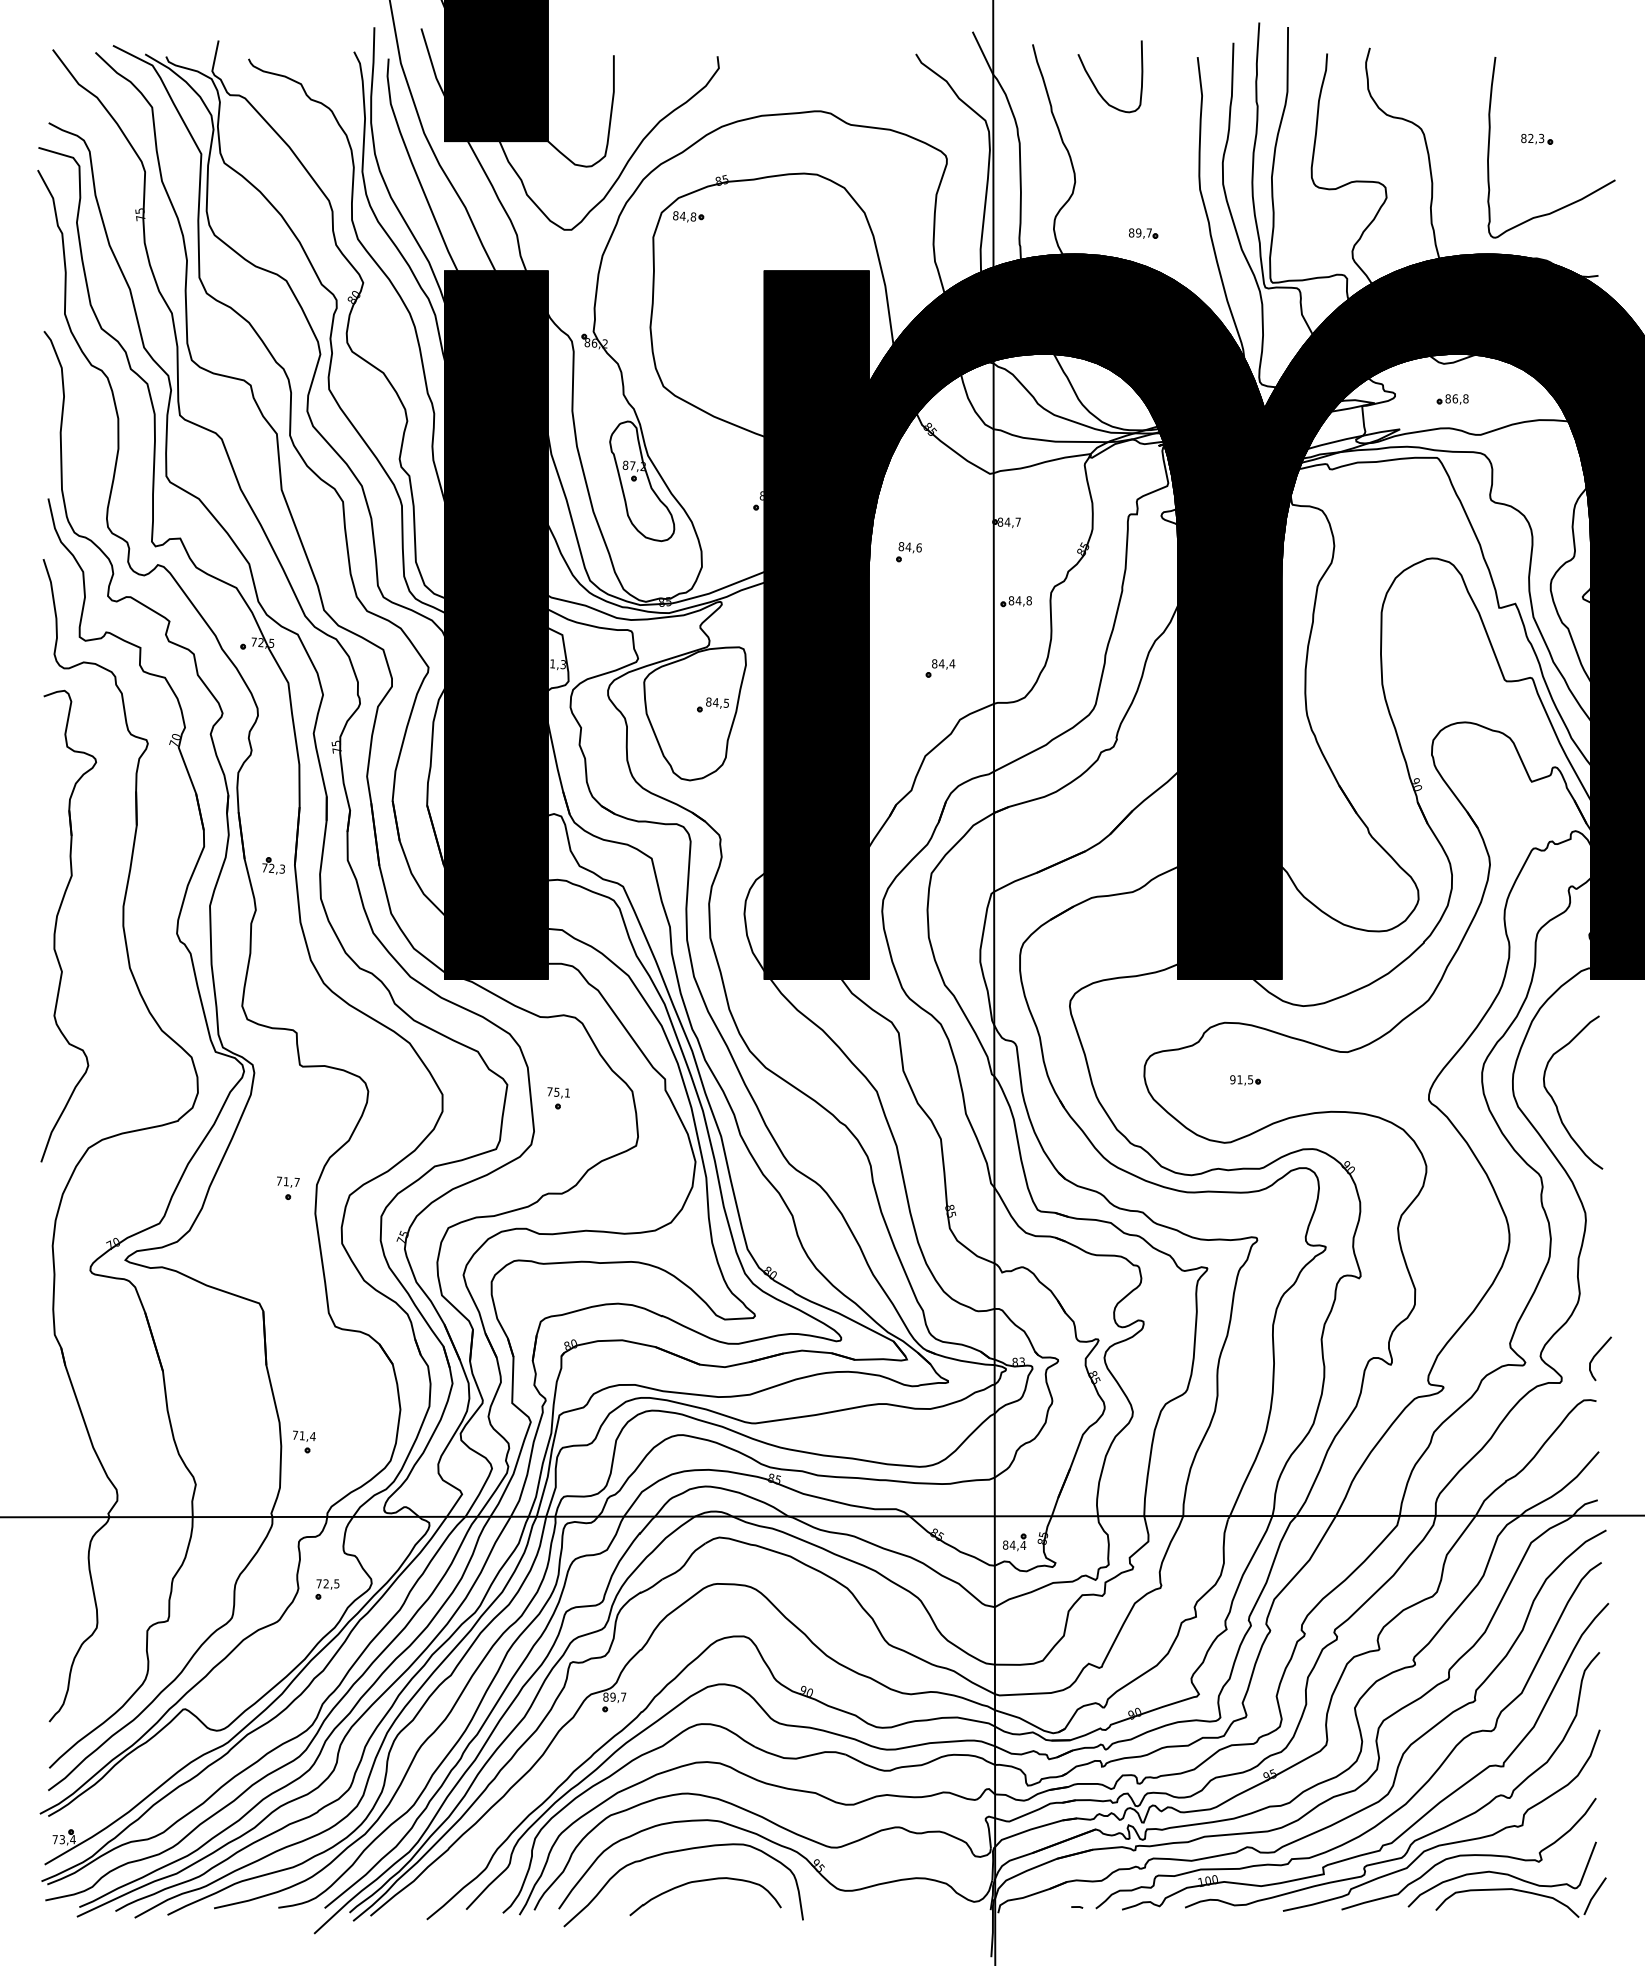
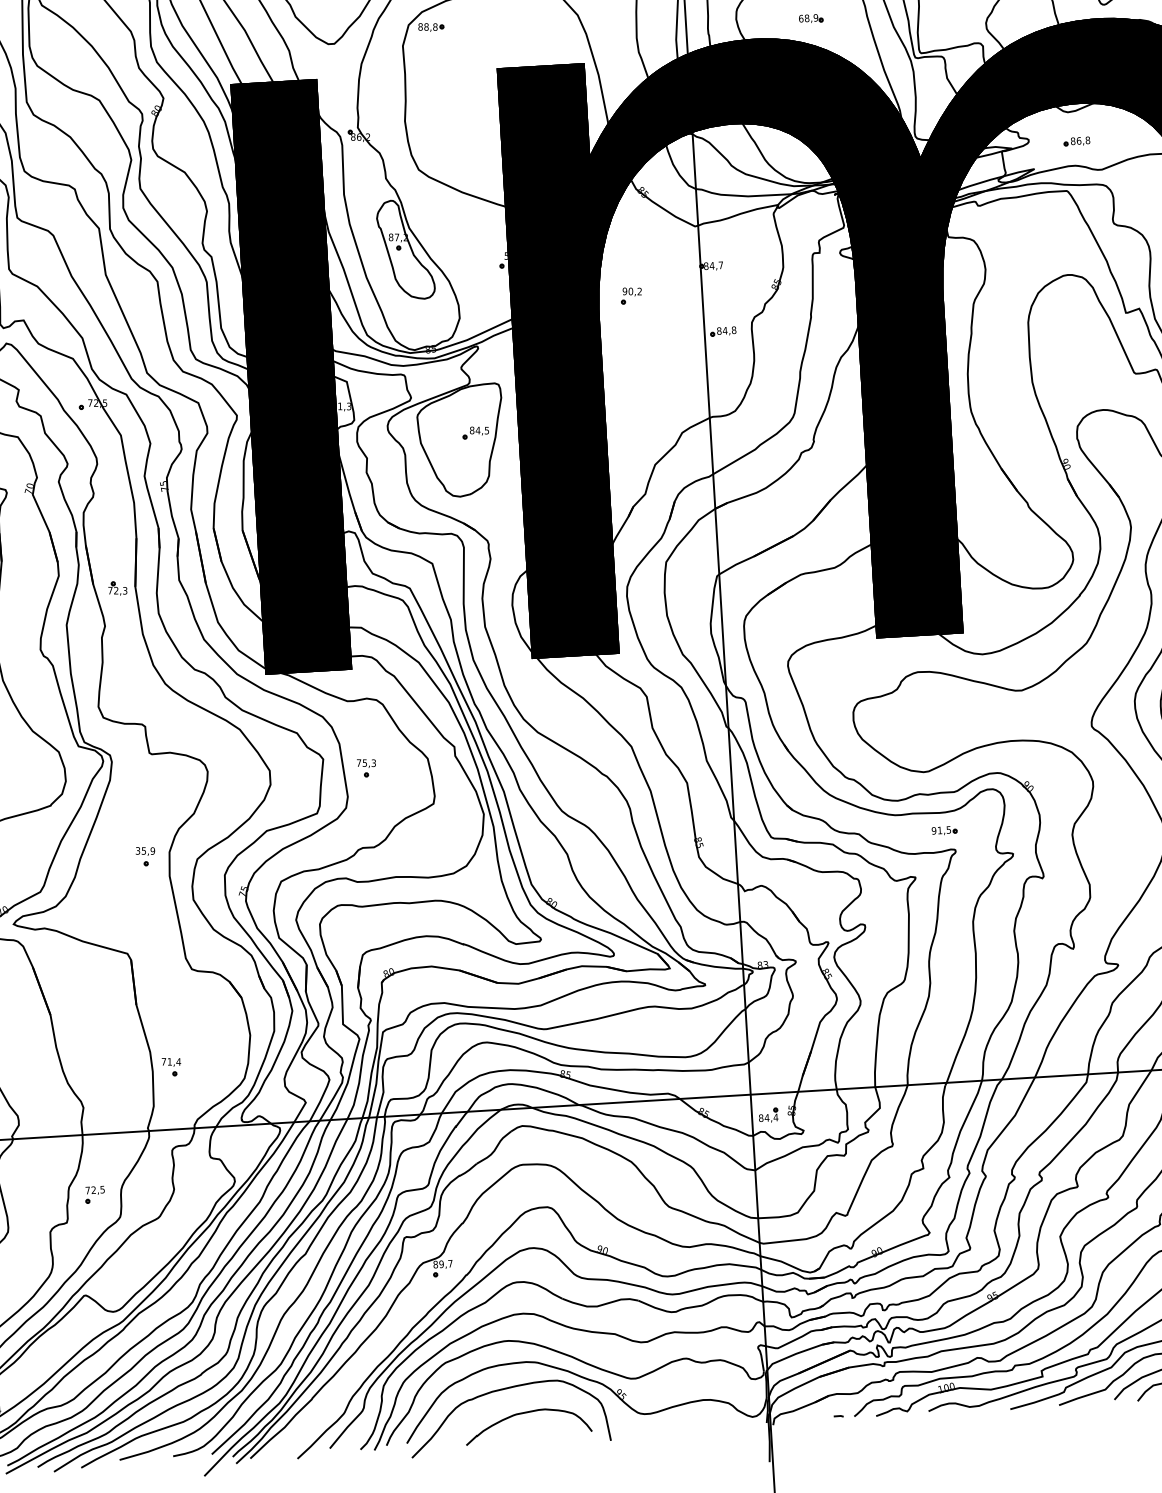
text: (682, 215) -> (426, 26), 84,8 -> 88,8
text: (1140, 232) -> (808, 17), 89,7 -> 68,9
text: (761, 495) -> (505, 255), 85,6 -> 50,9
text: (909, 547) -> (631, 291), 84,6 -> 90,2
part: (940, 668) -> (663, 391), removed
part: (1245, 1080) -> (944, 830), moved
text: (567, 1092) -> (373, 762), 75,1 -> 75,3
text: (287, 1181) -> (144, 850), 71,7 -> 35,9
part: (327, 1589) -> (95, 1194), moved

